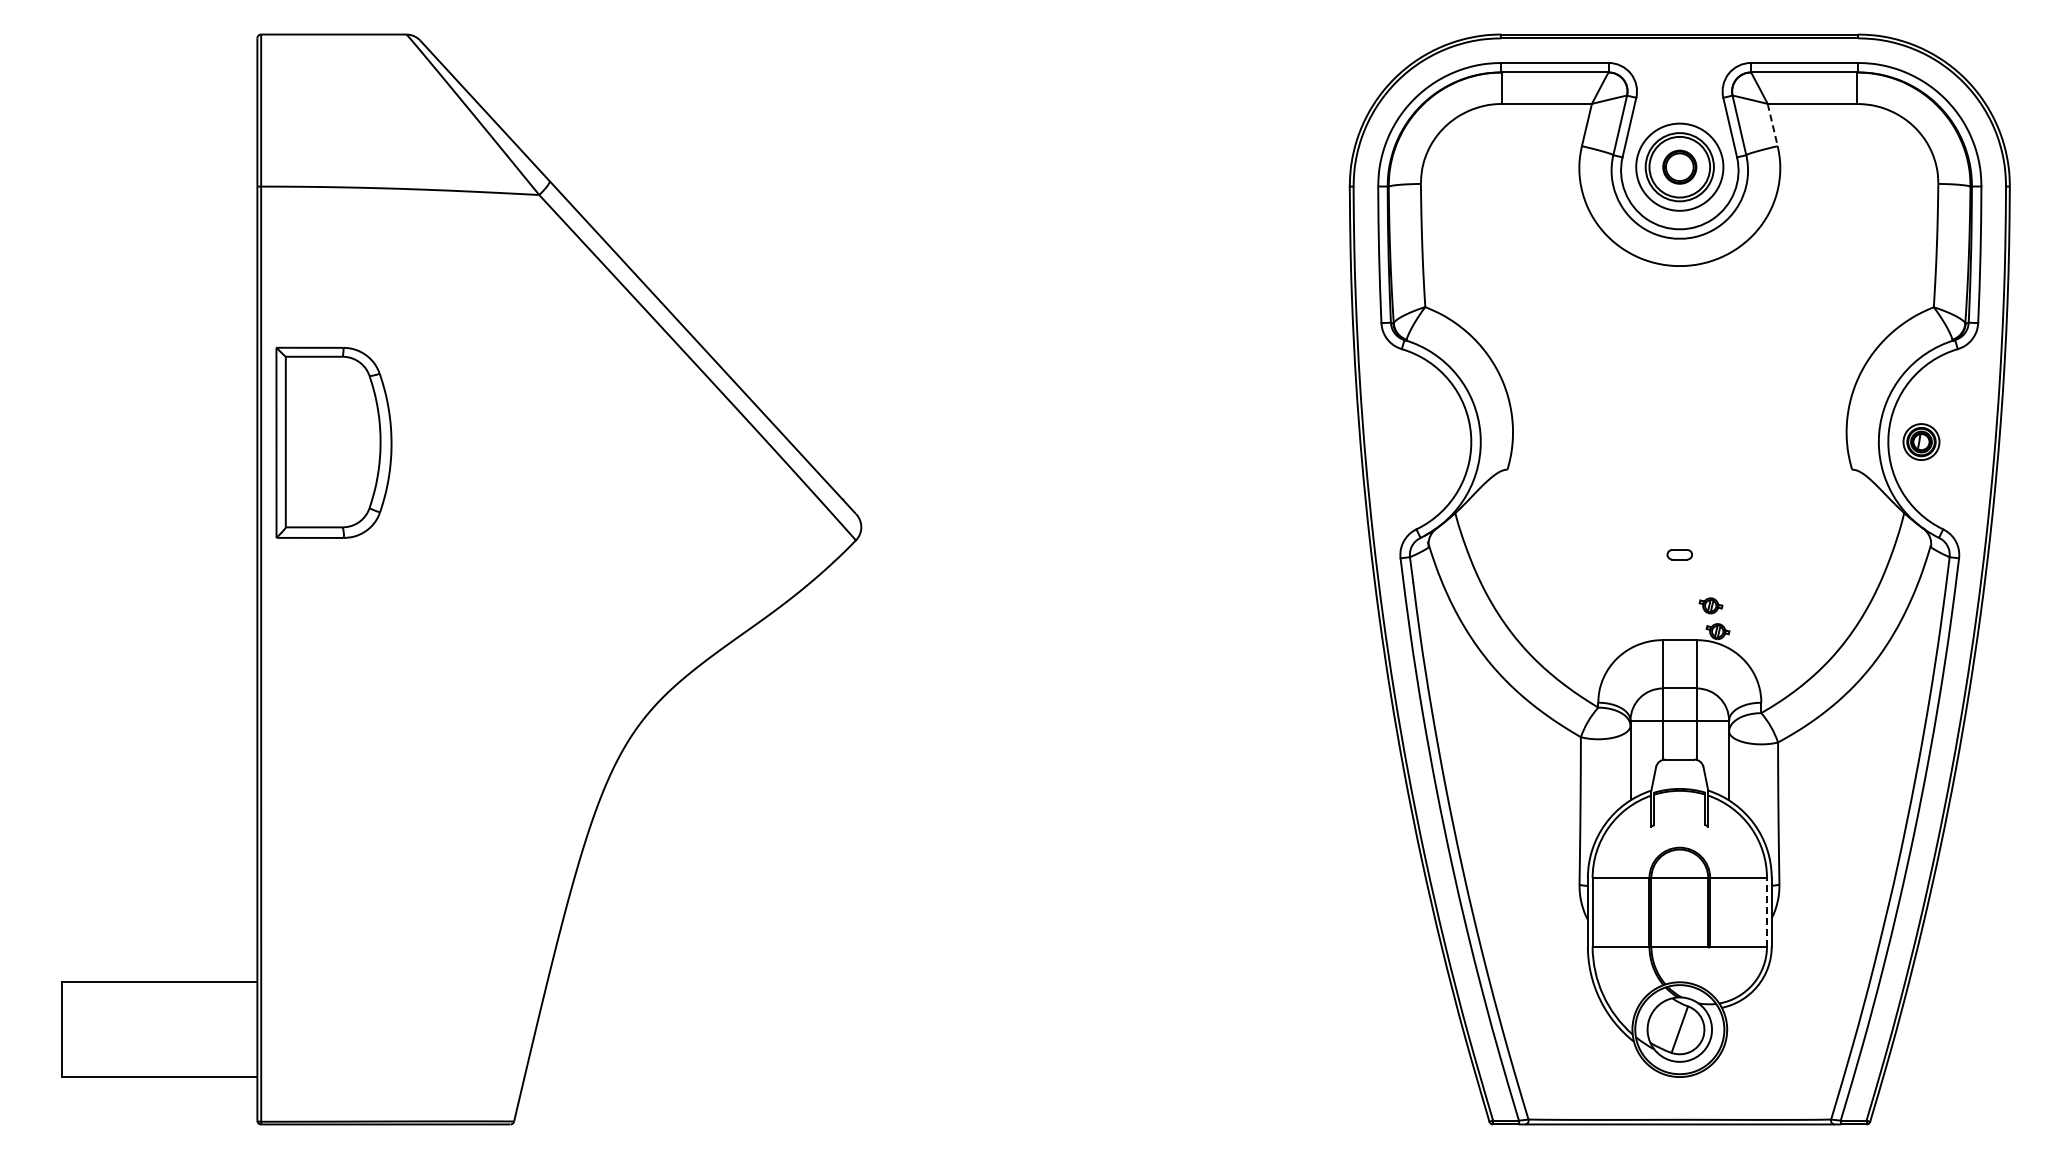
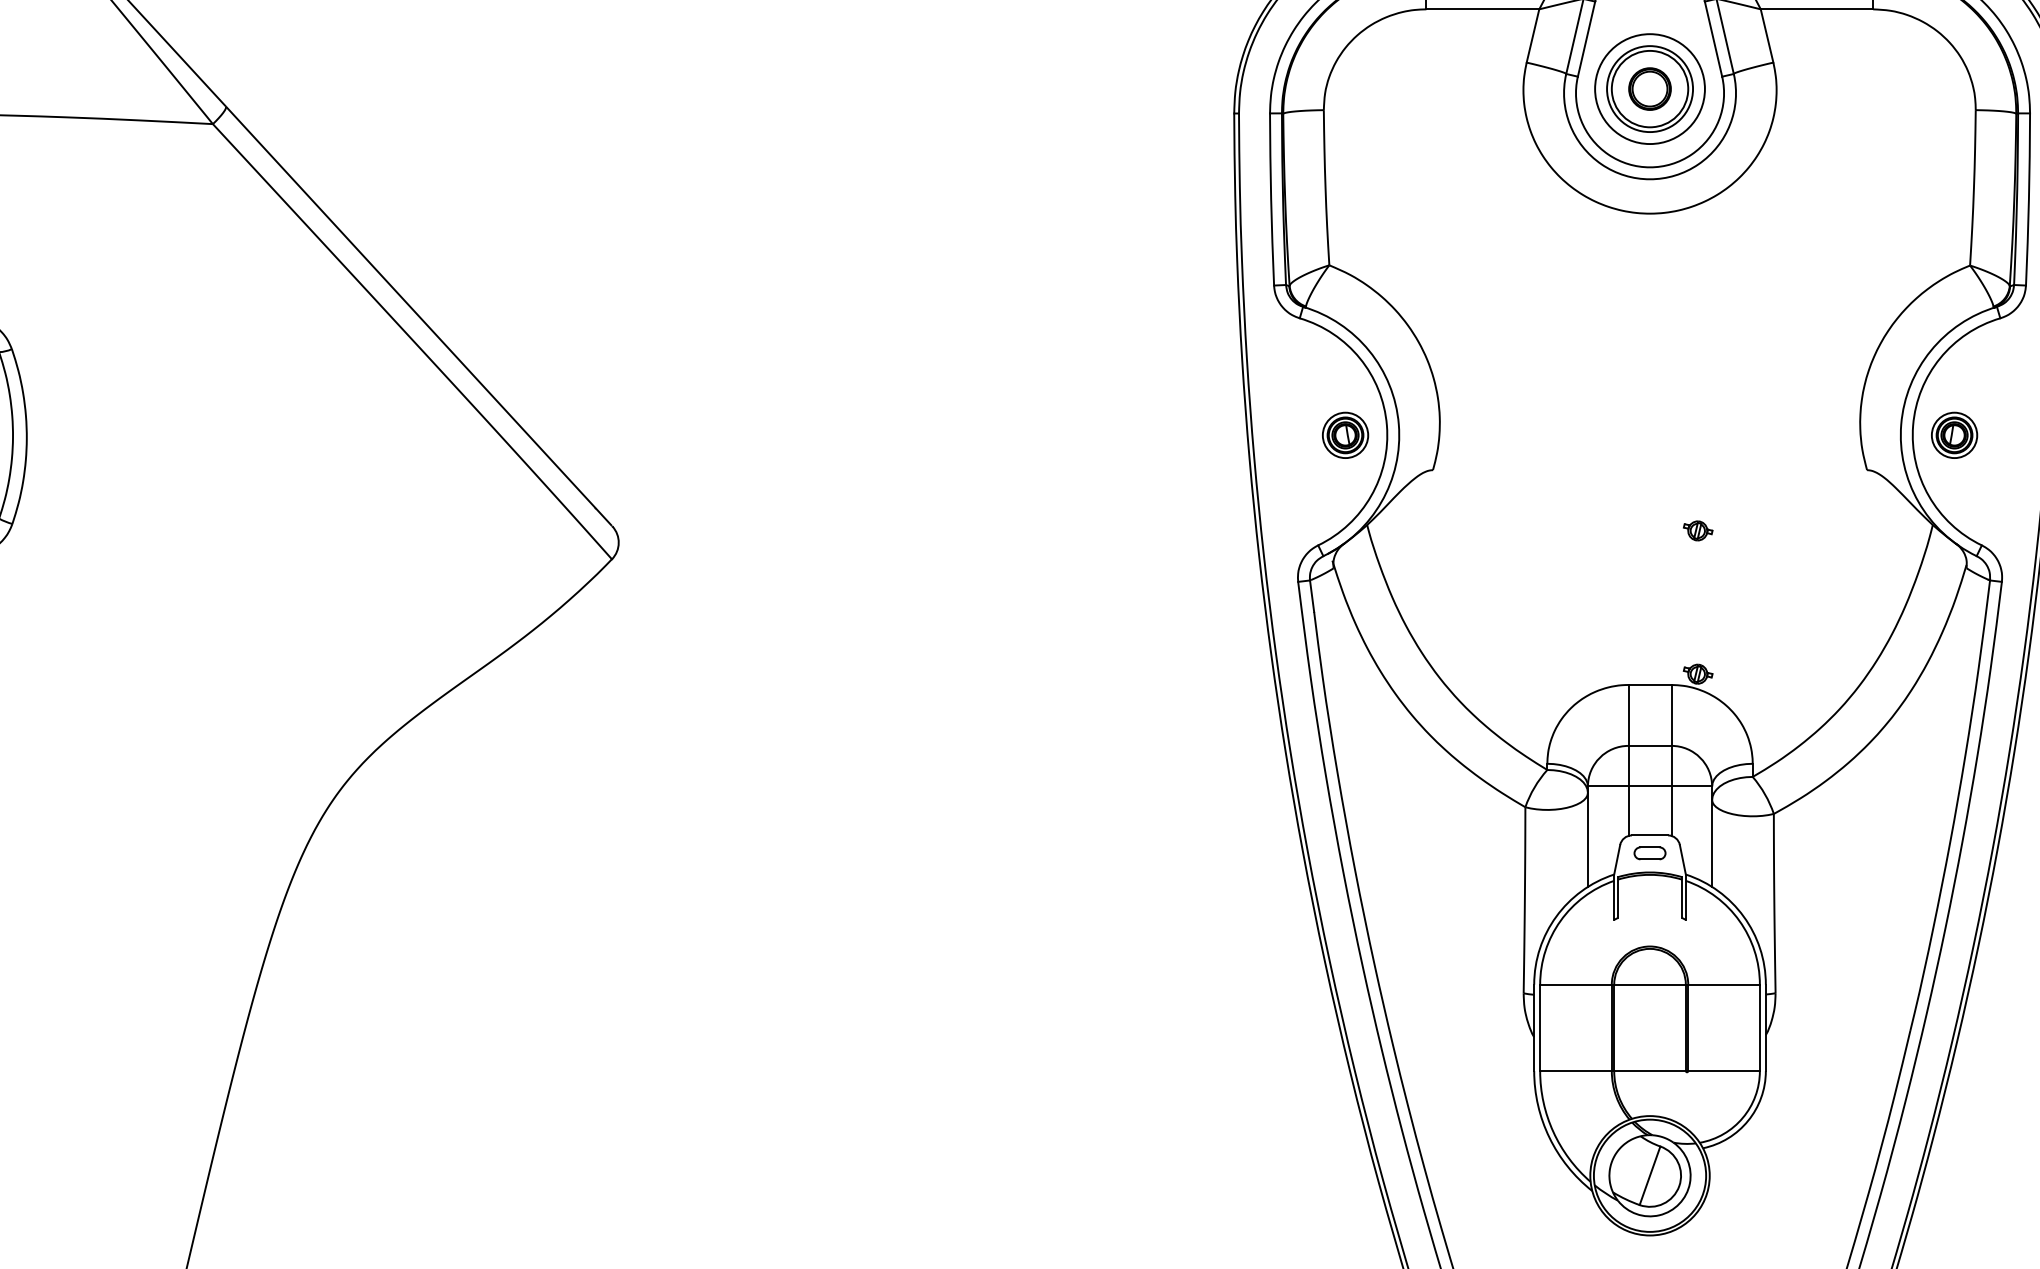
line: (1772, 125) -> (1766, 36), dashed -> solid
part: (1437, 441) -> (1344, 434), added
part: (1679, 554) -> (1649, 853), moved
part: (1710, 605) -> (1697, 530), moved
line: (1767, 911) -> (1760, 1026), dashed -> solid

